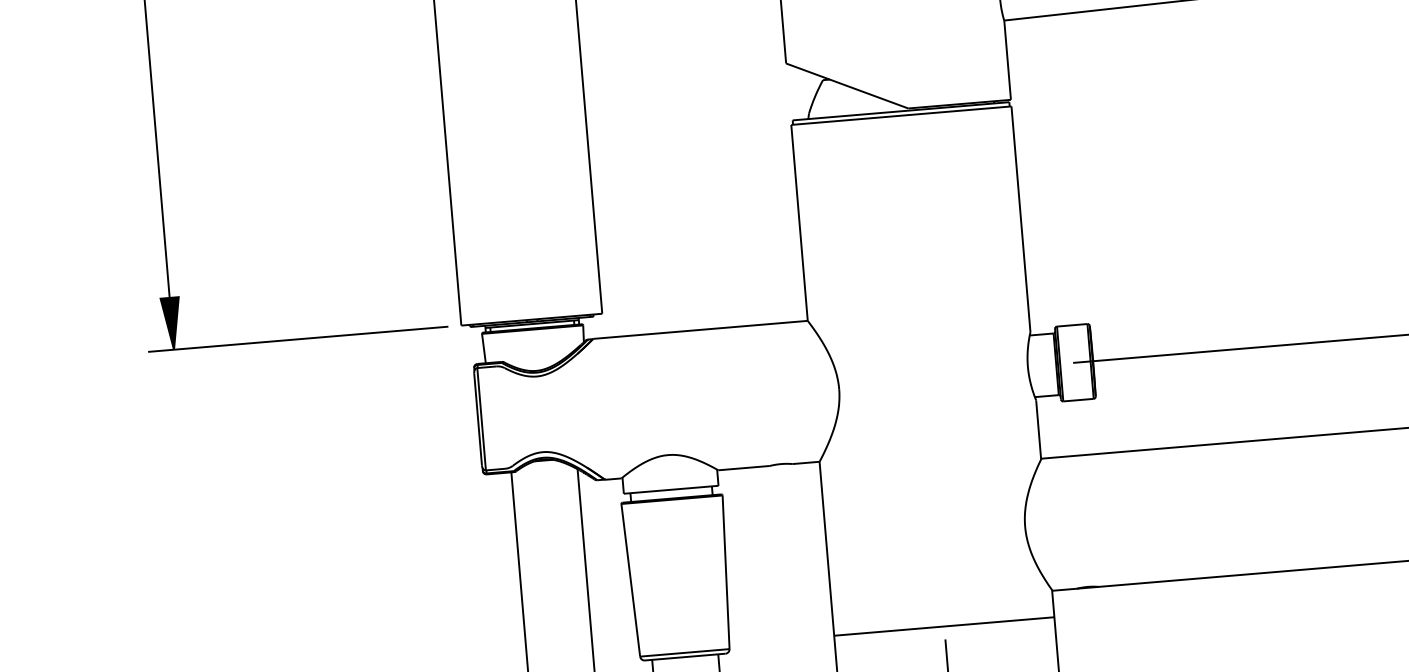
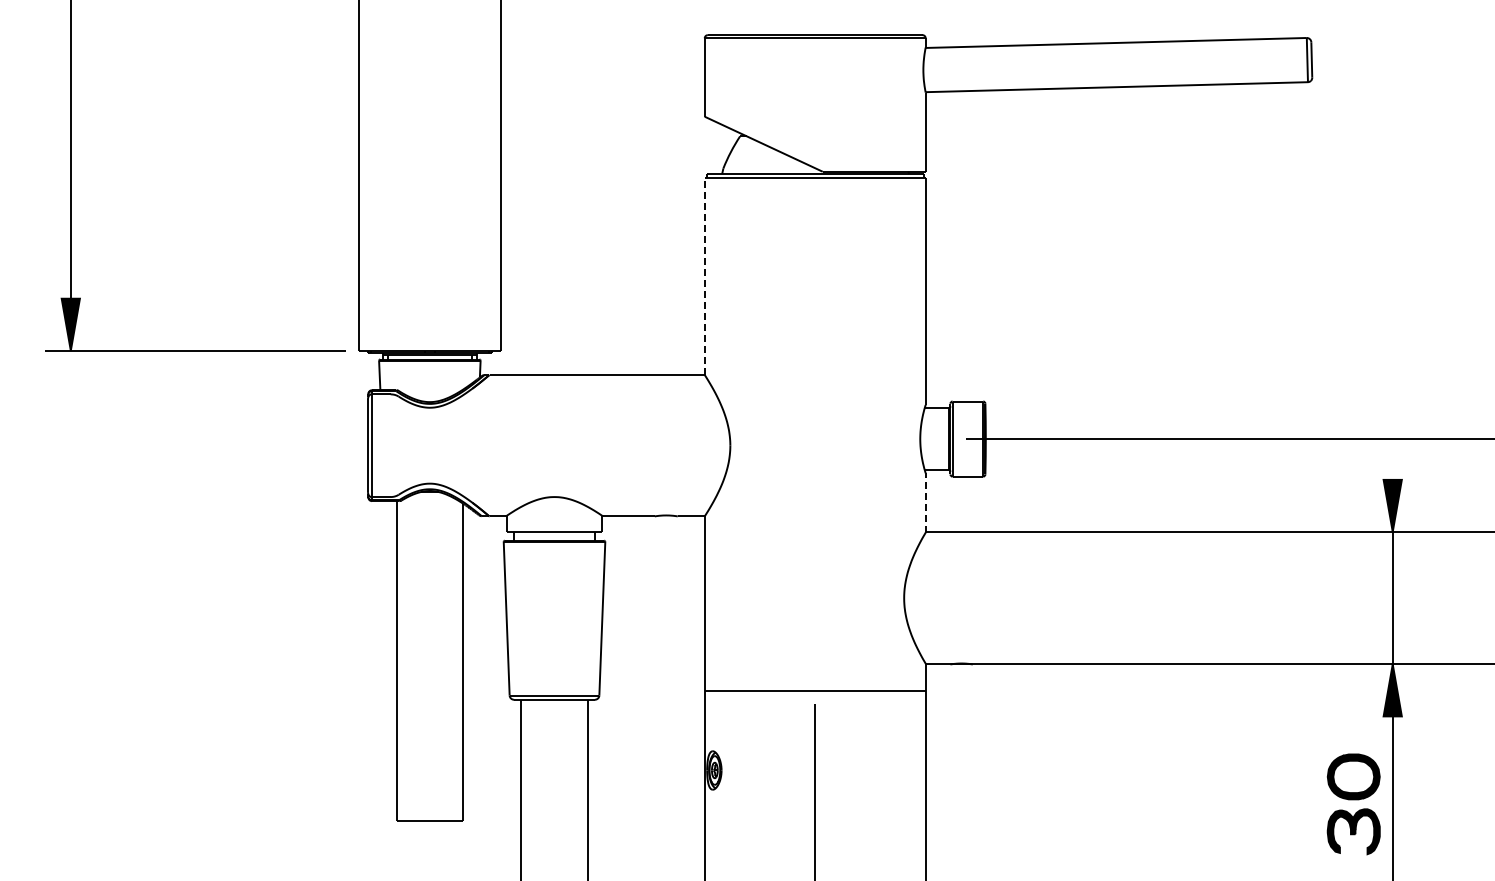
line: (799, 222) -> (704, 276), solid -> dashed
line: (1038, 429) -> (925, 502), solid -> dashed

